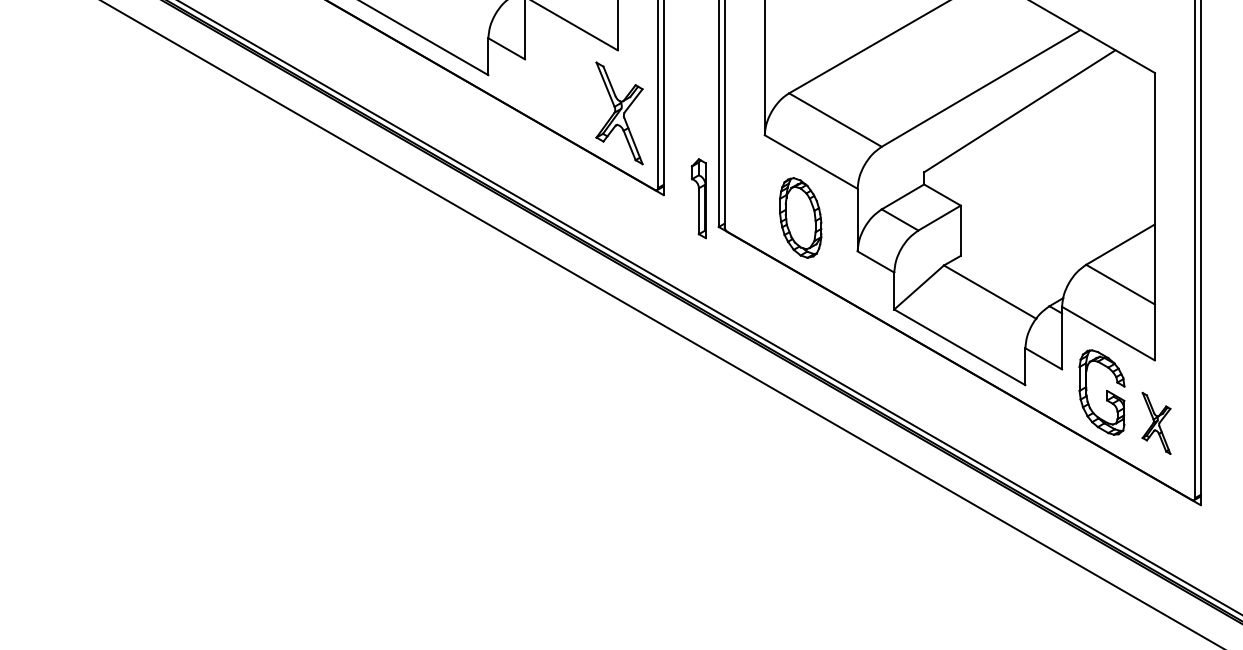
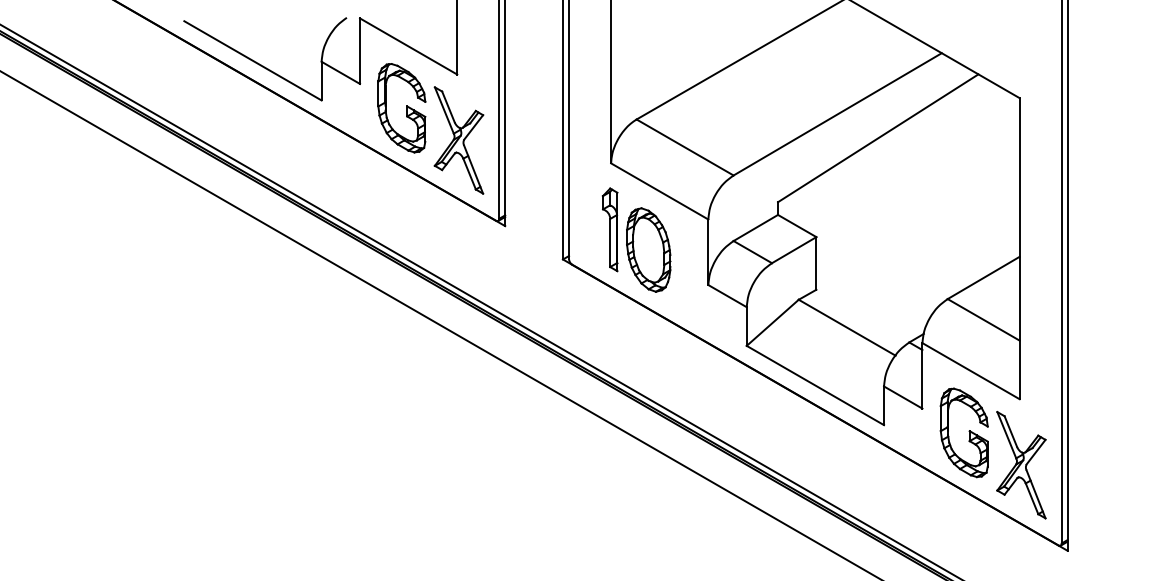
part: (564, 82) -> (401, 108), added
part: (698, 198) -> (609, 229), moved
part: (1156, 423) -> (1021, 465), size x1.67

